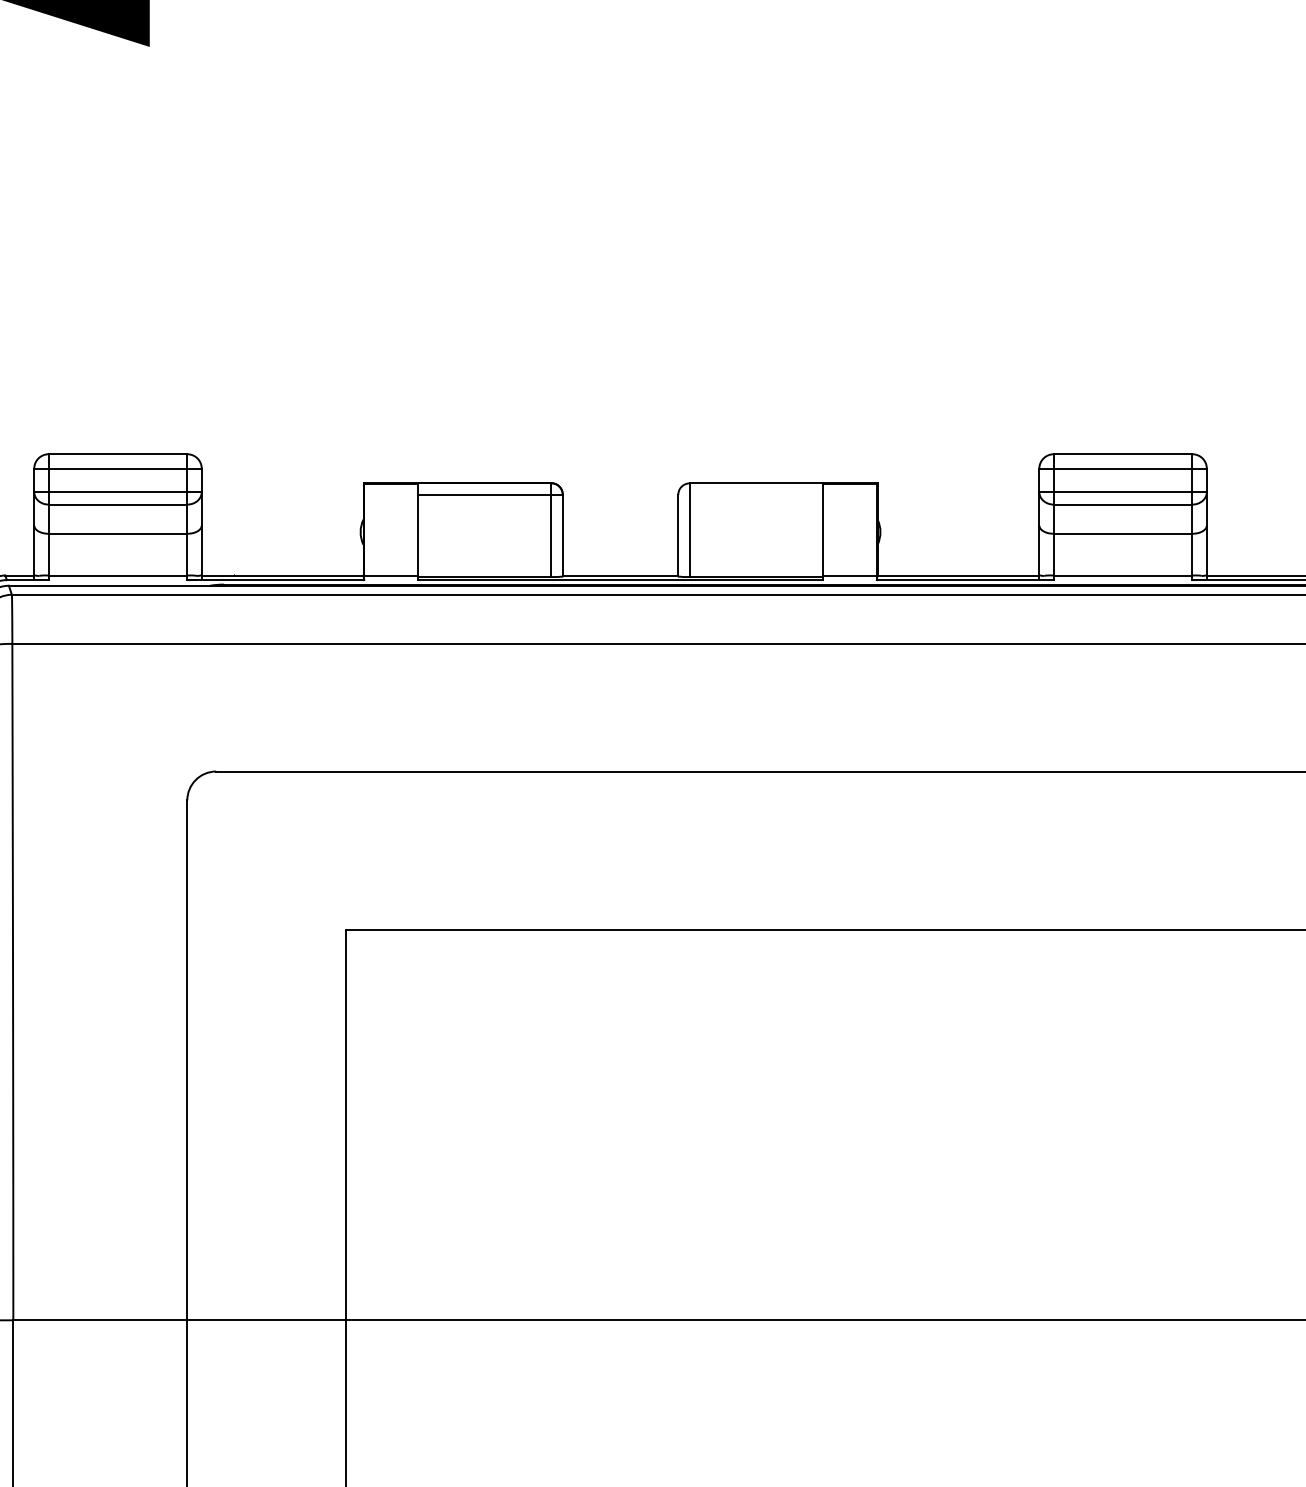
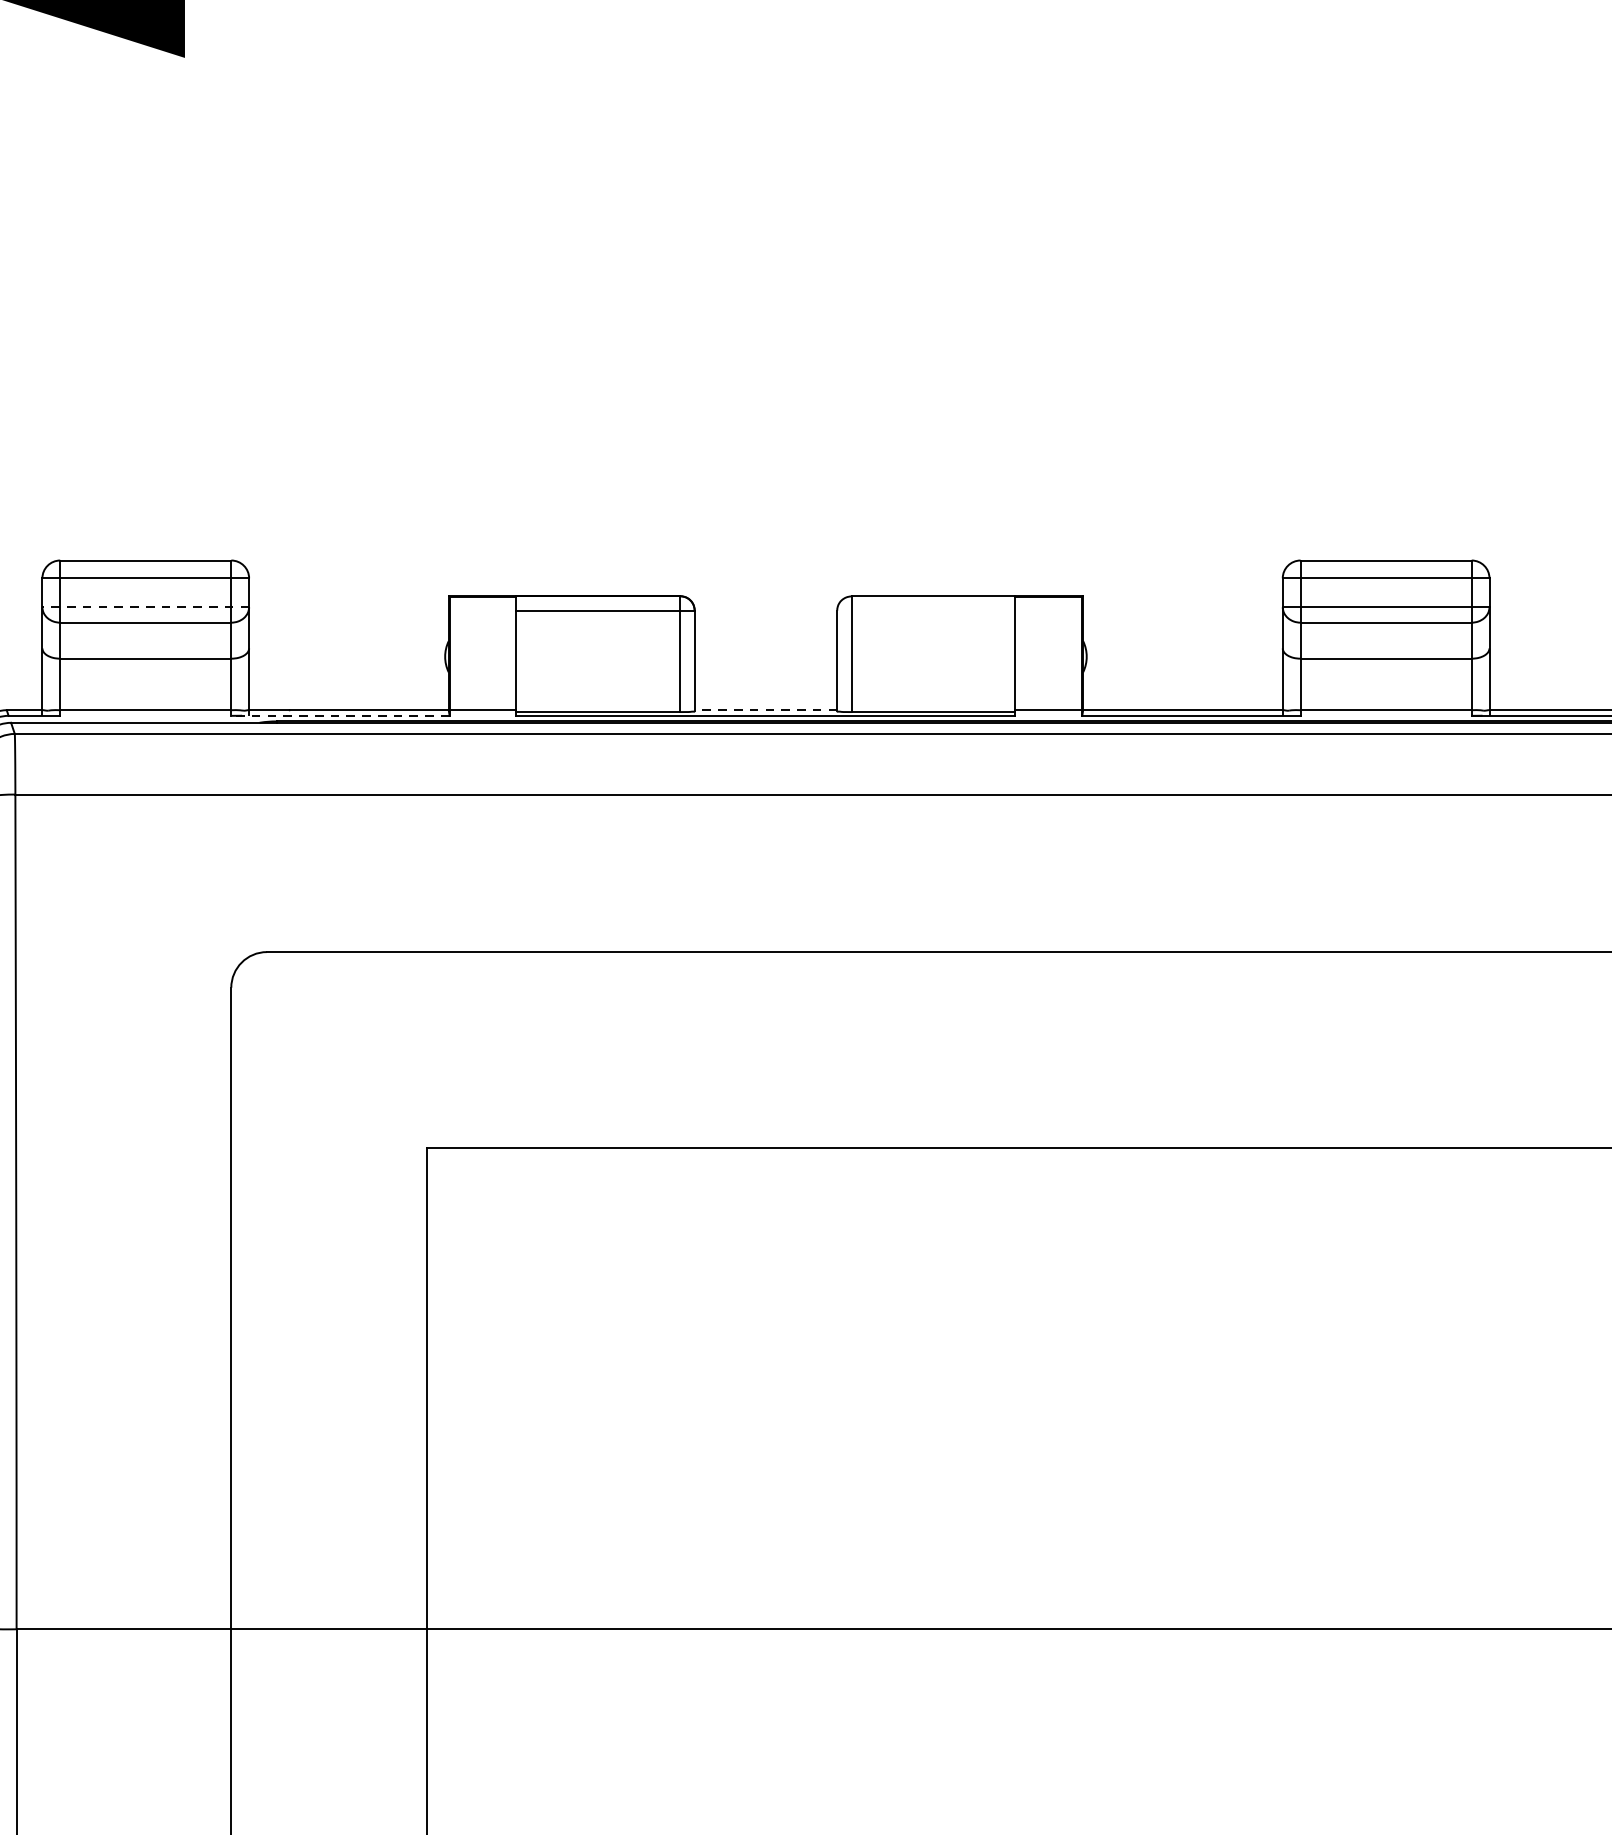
line: (118, 492) -> (146, 607), solid -> dashed
line: (620, 575) -> (765, 710), solid -> dashed
line: (275, 580) -> (340, 716), solid -> dashed

